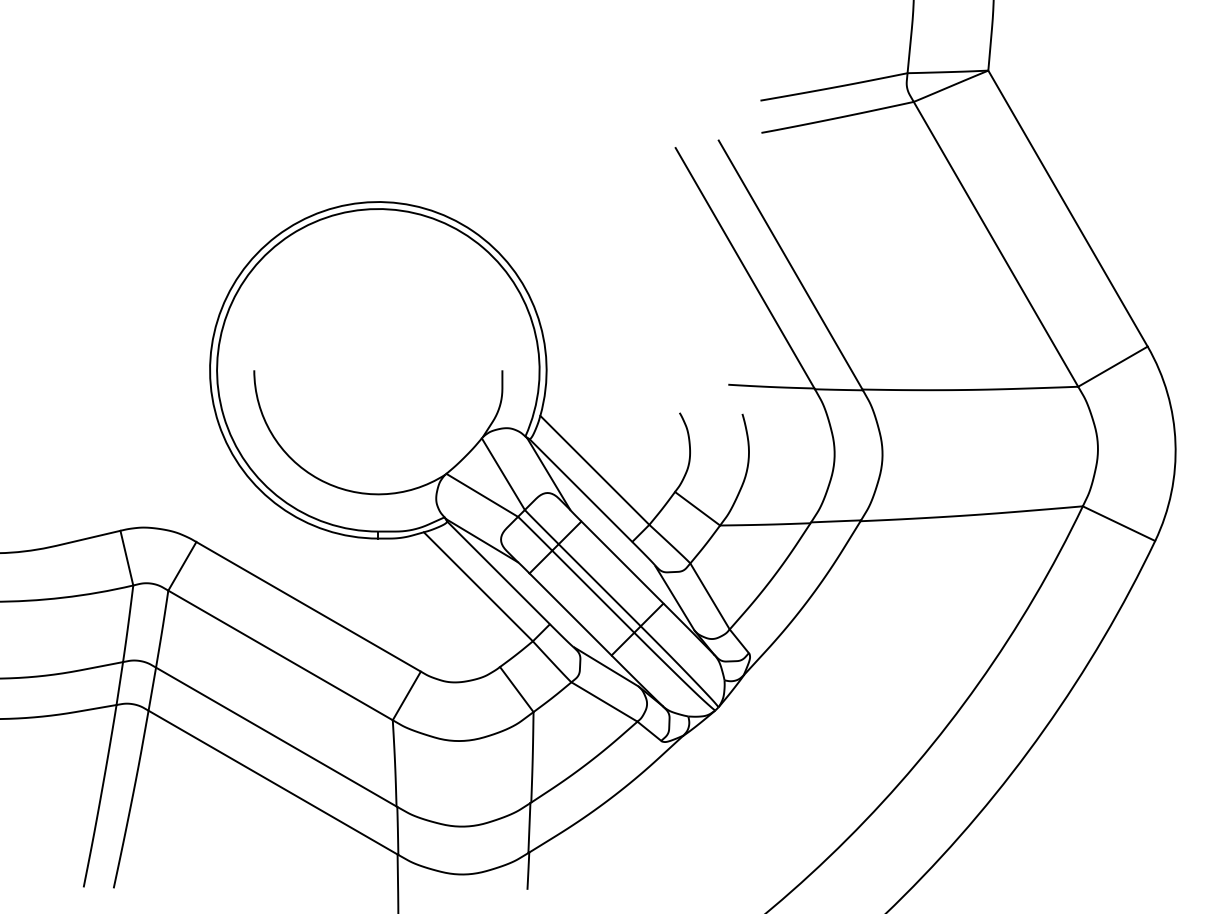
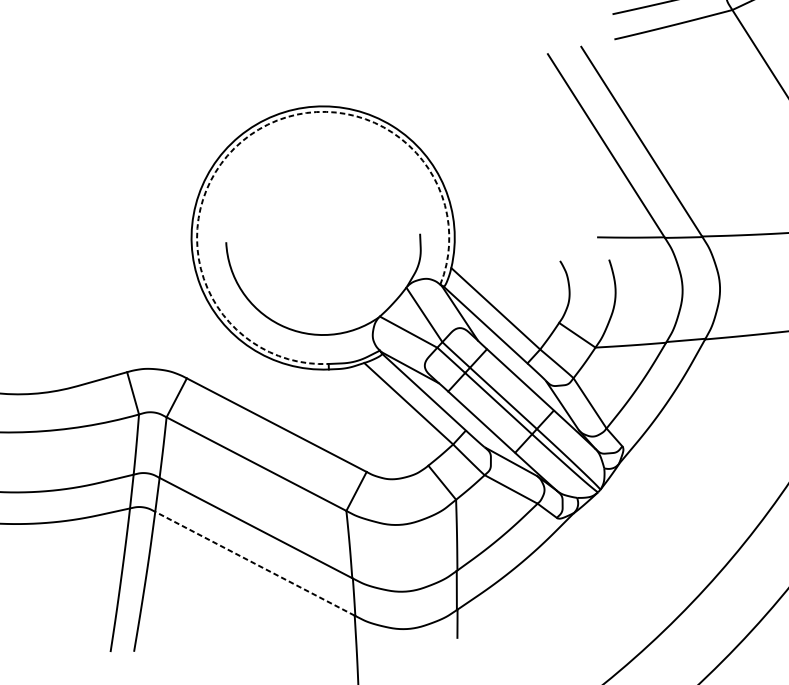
arc: (290, 234) -> (249, 134), solid -> dashed
line: (273, 782) -> (255, 563), solid -> dashed

